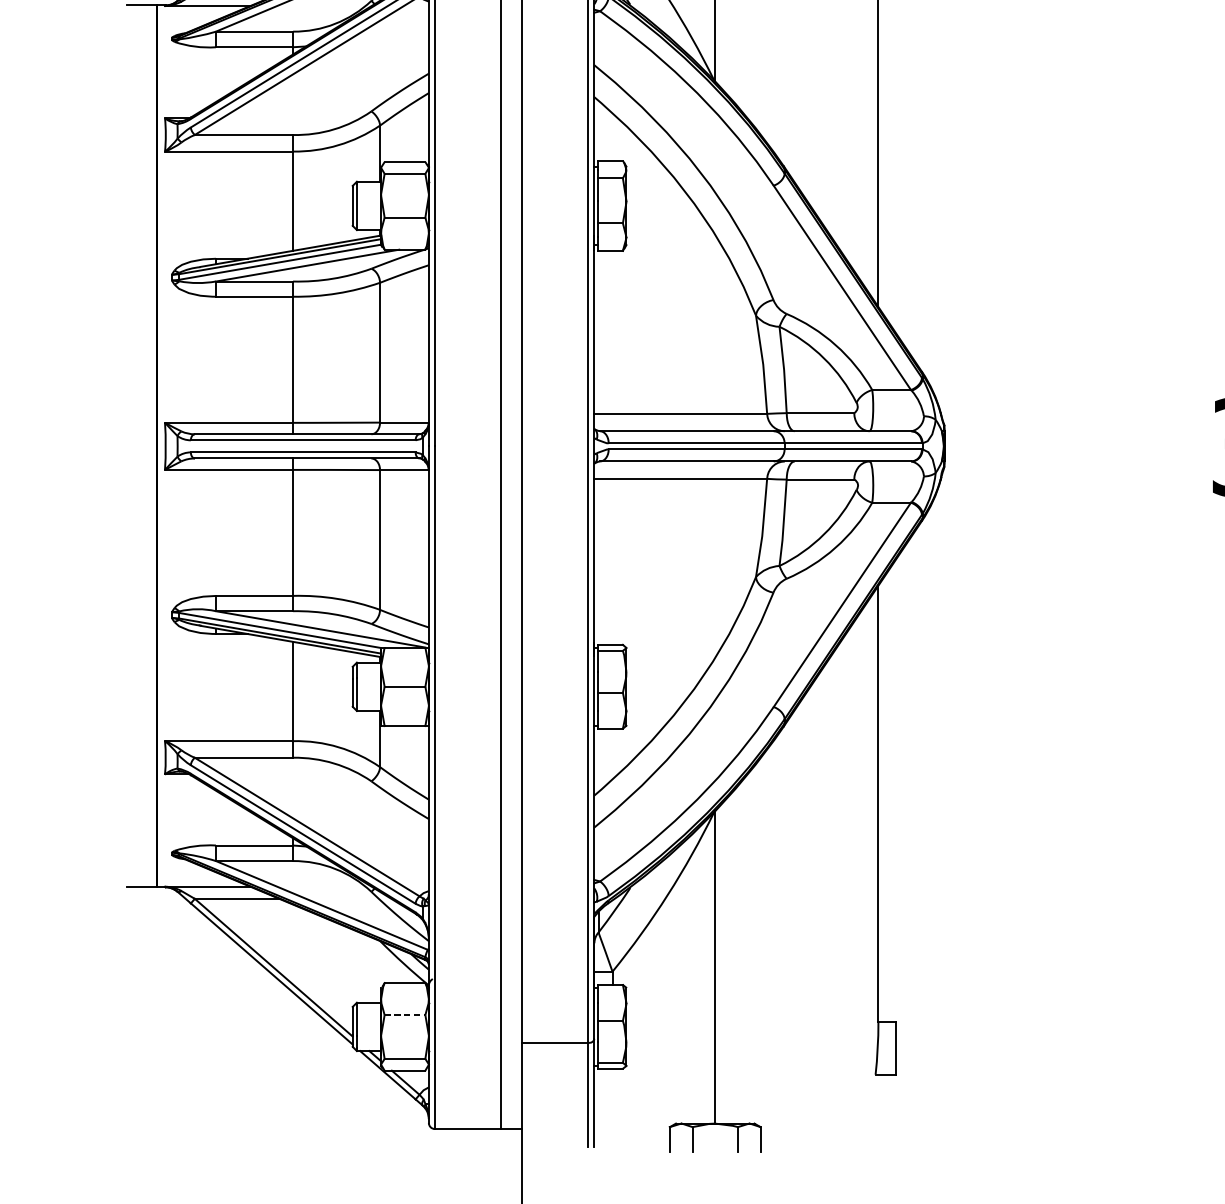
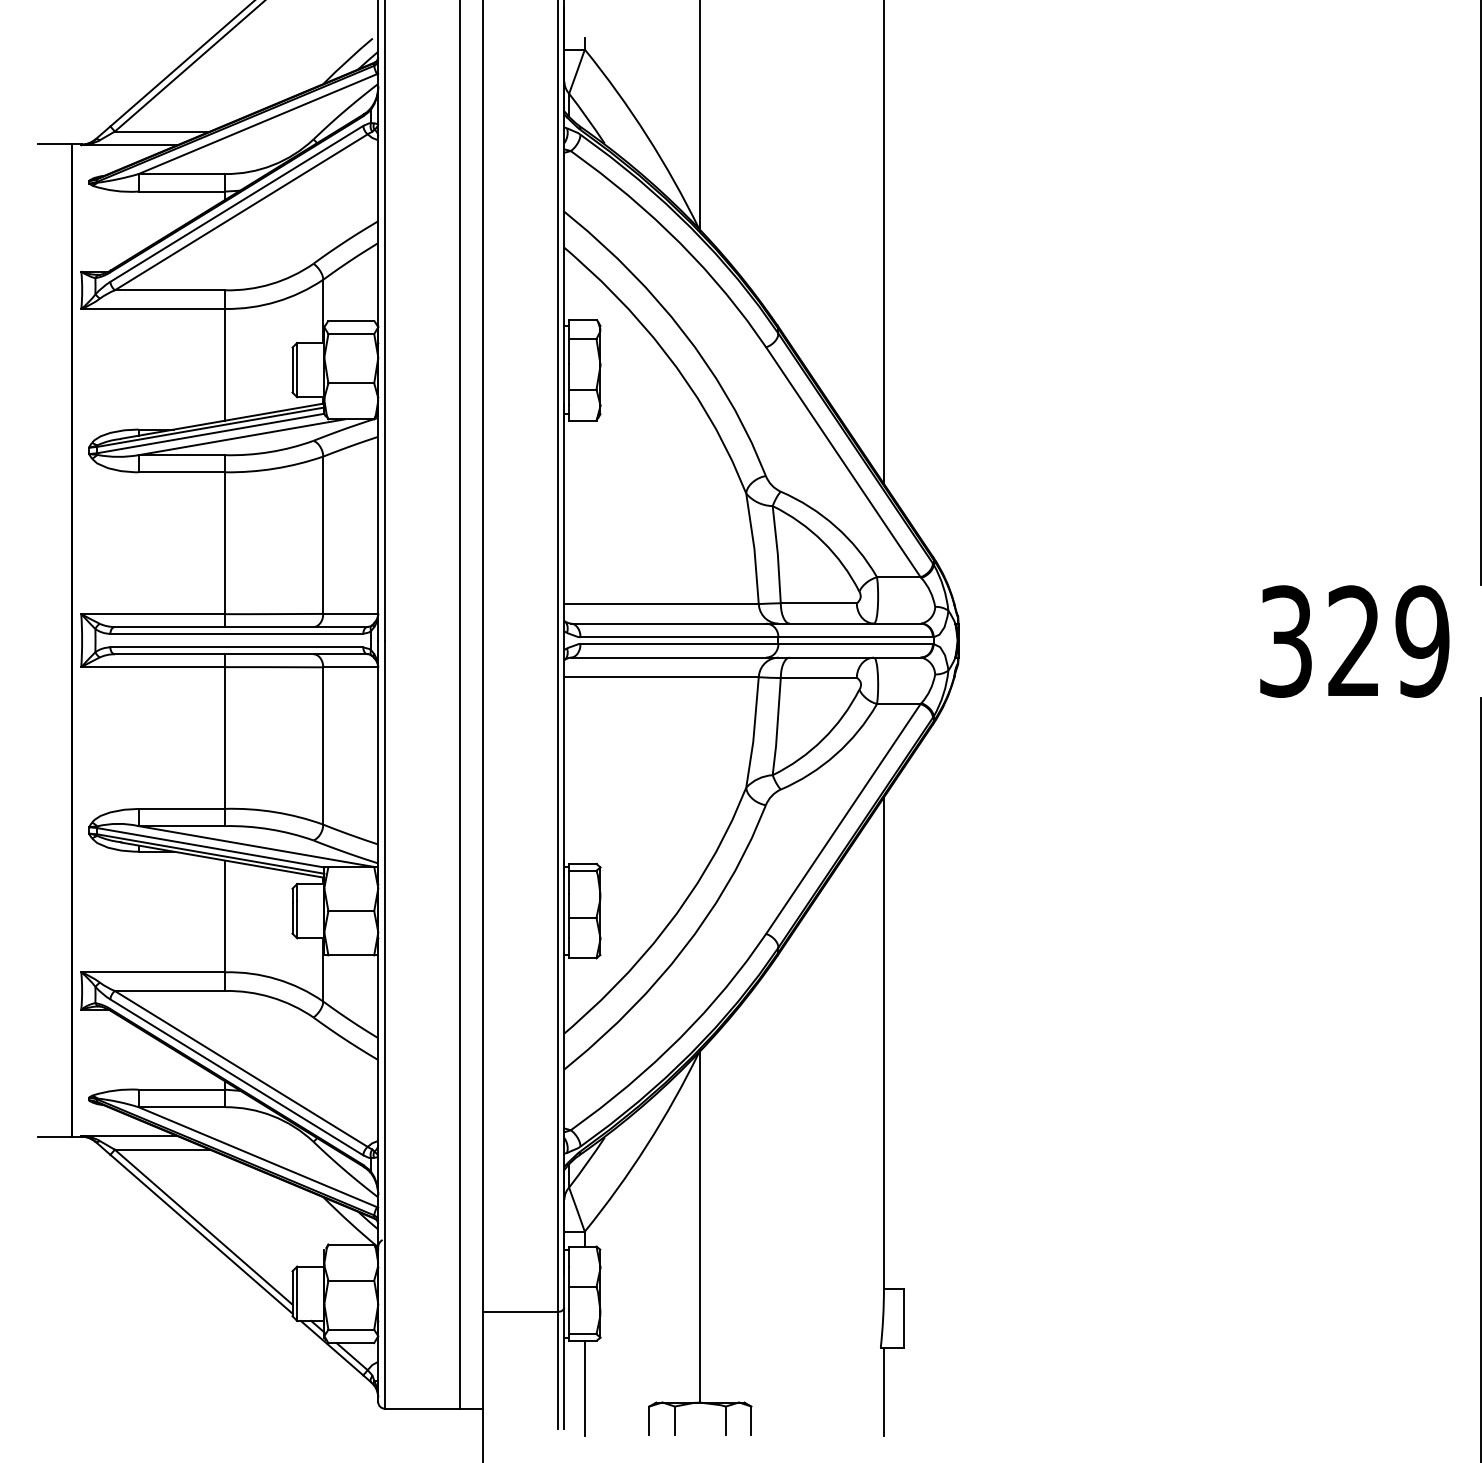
line: (405, 1015) -> (351, 1280), dashed -> solid
line: (612, 1110) -> (584, 1387), added
line: (878, 1113) -> (883, 1391), added

